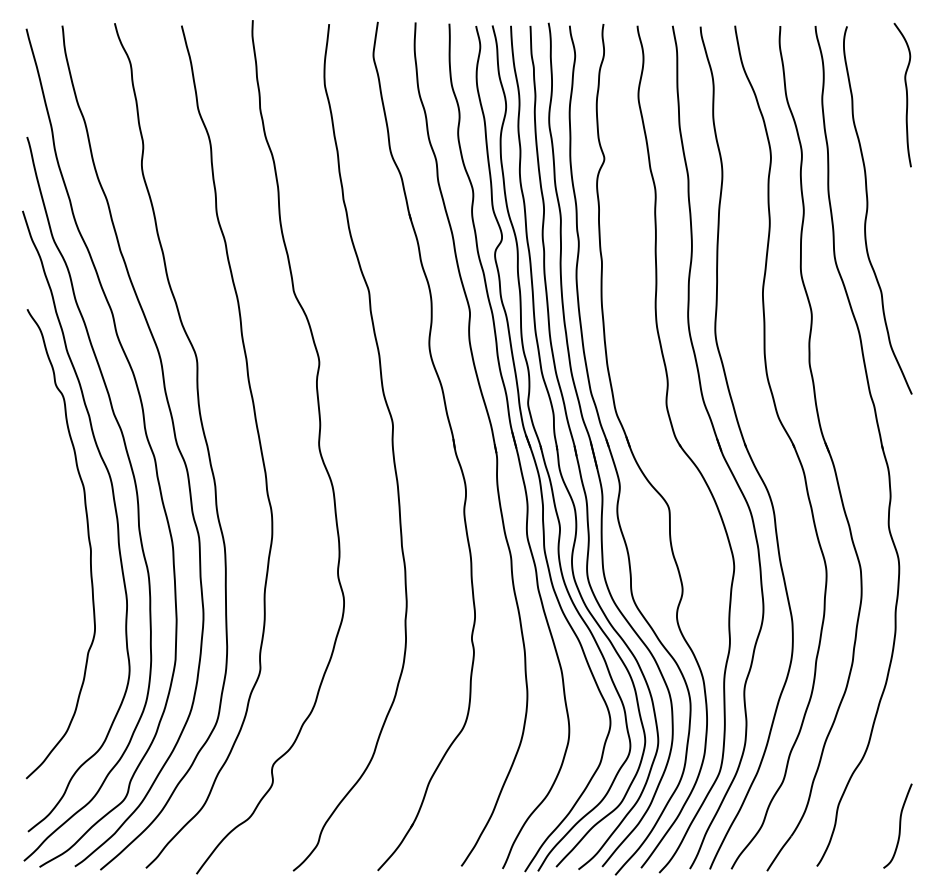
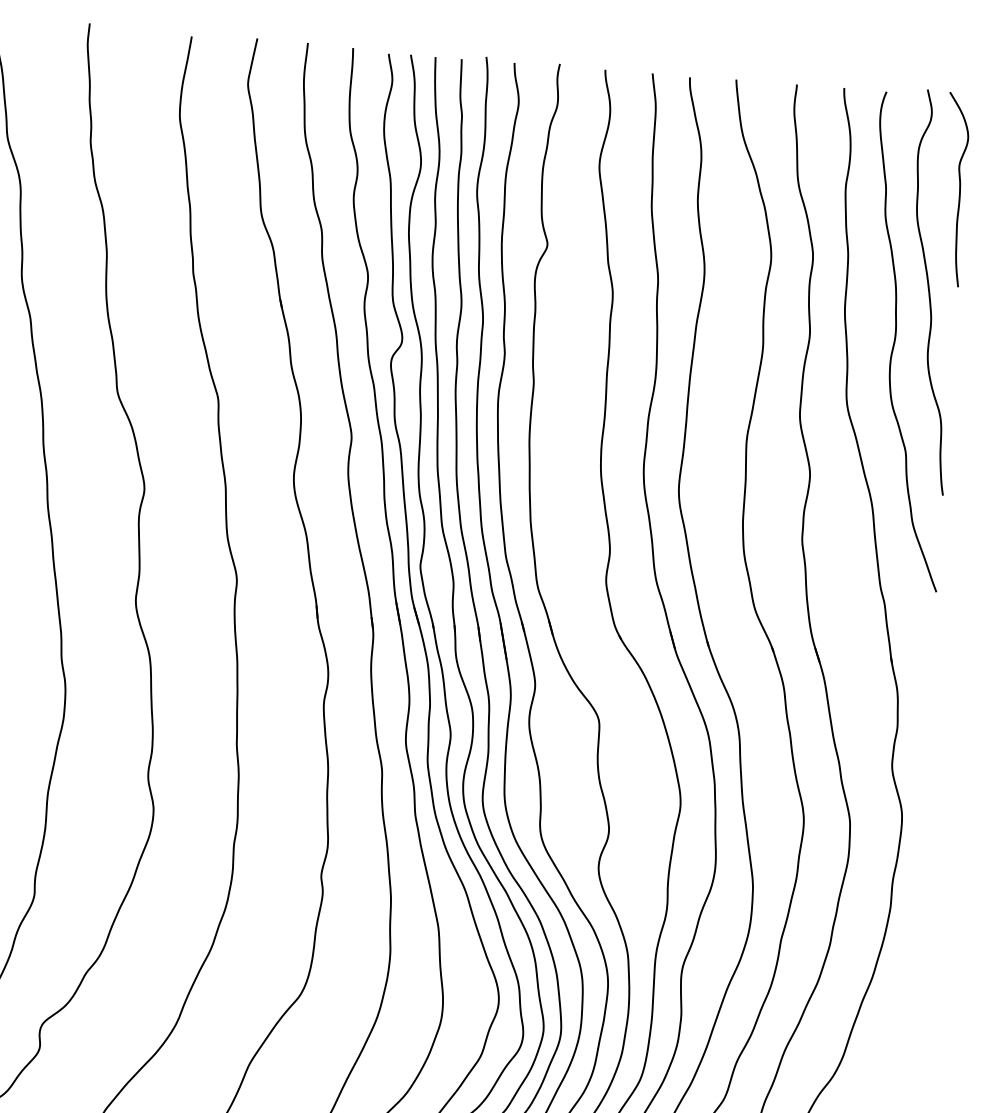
curve: (890, 172) -> (930, 292), added

